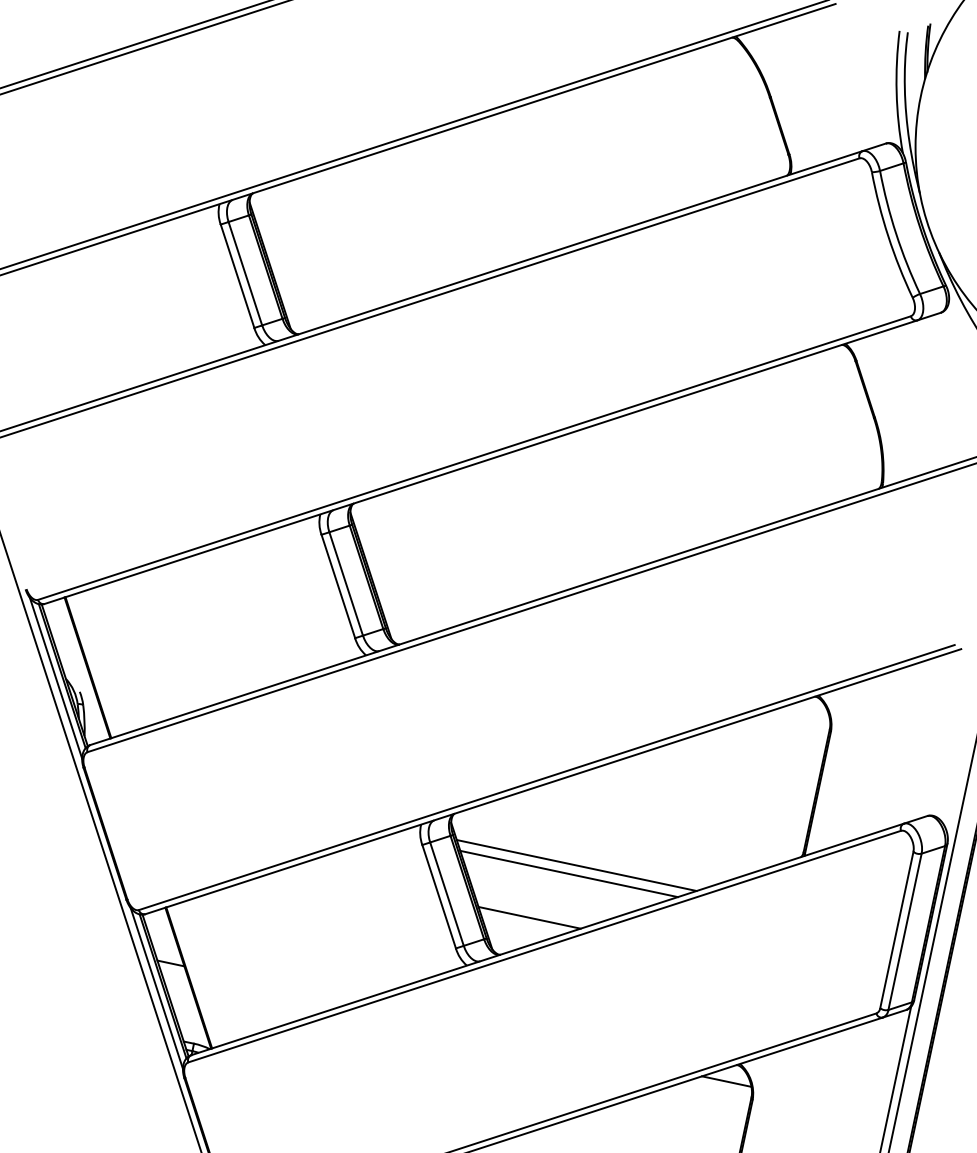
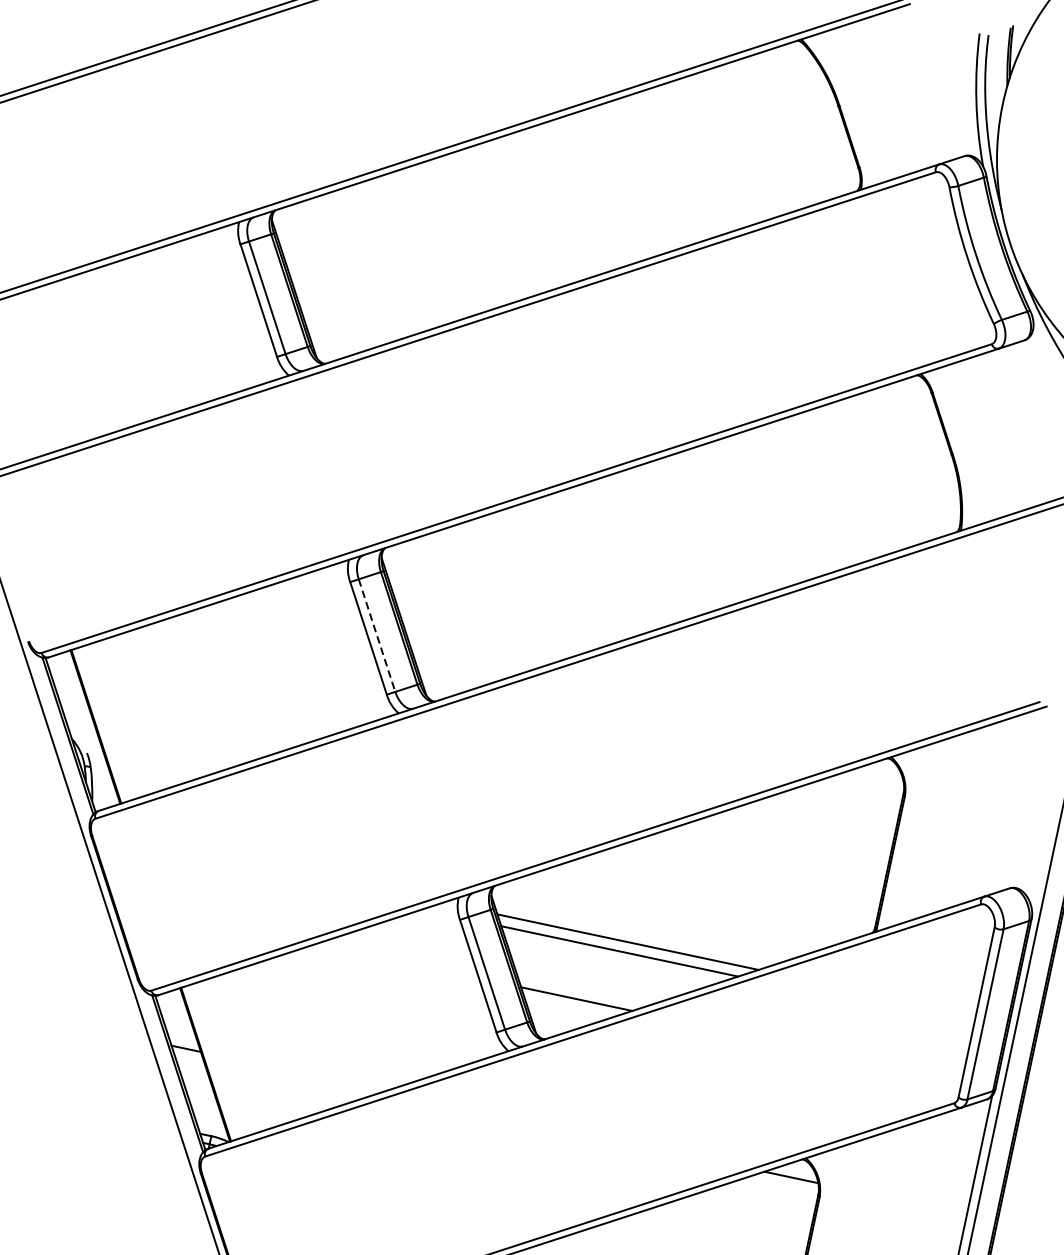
line: (346, 584) -> (377, 636), solid -> dashed
line: (55, 677) -> (60, 737), removed
line: (156, 988) -> (170, 1076), removed

